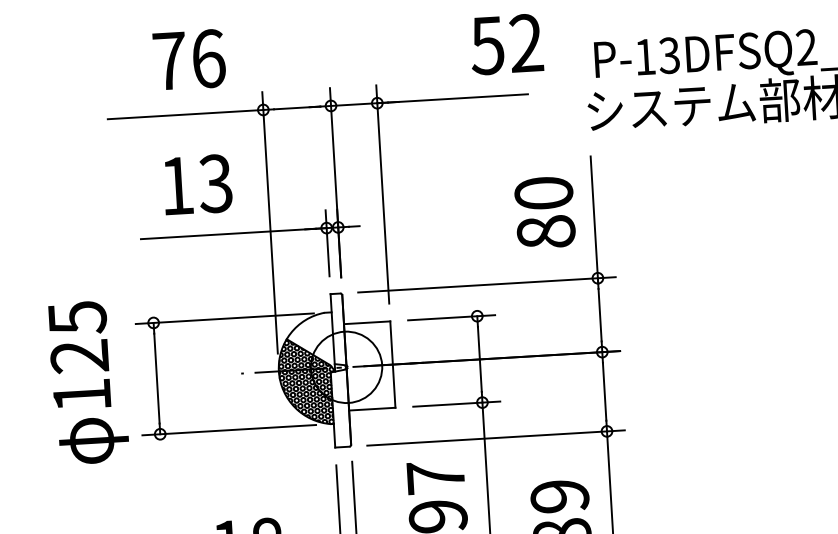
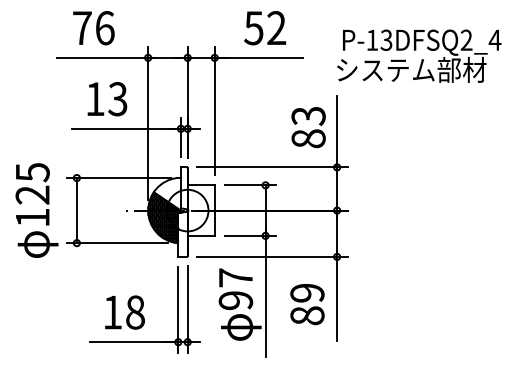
text: (507, 45) -> (265, 28), moved
text: (188, 60) -> (93, 28), moved
text: (543, 192) -> (308, 115), 80 -> 83

